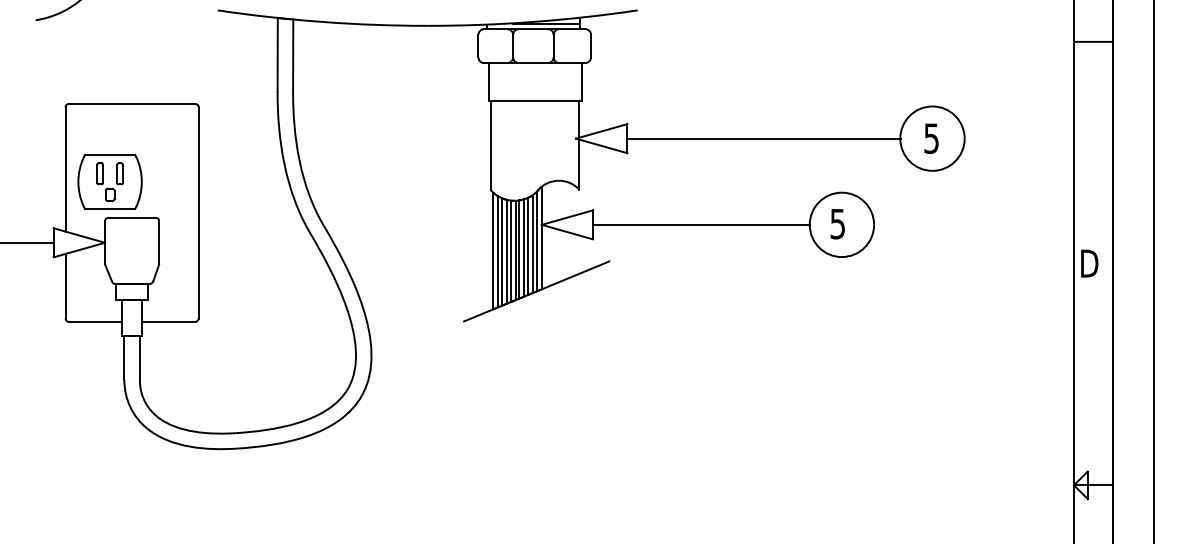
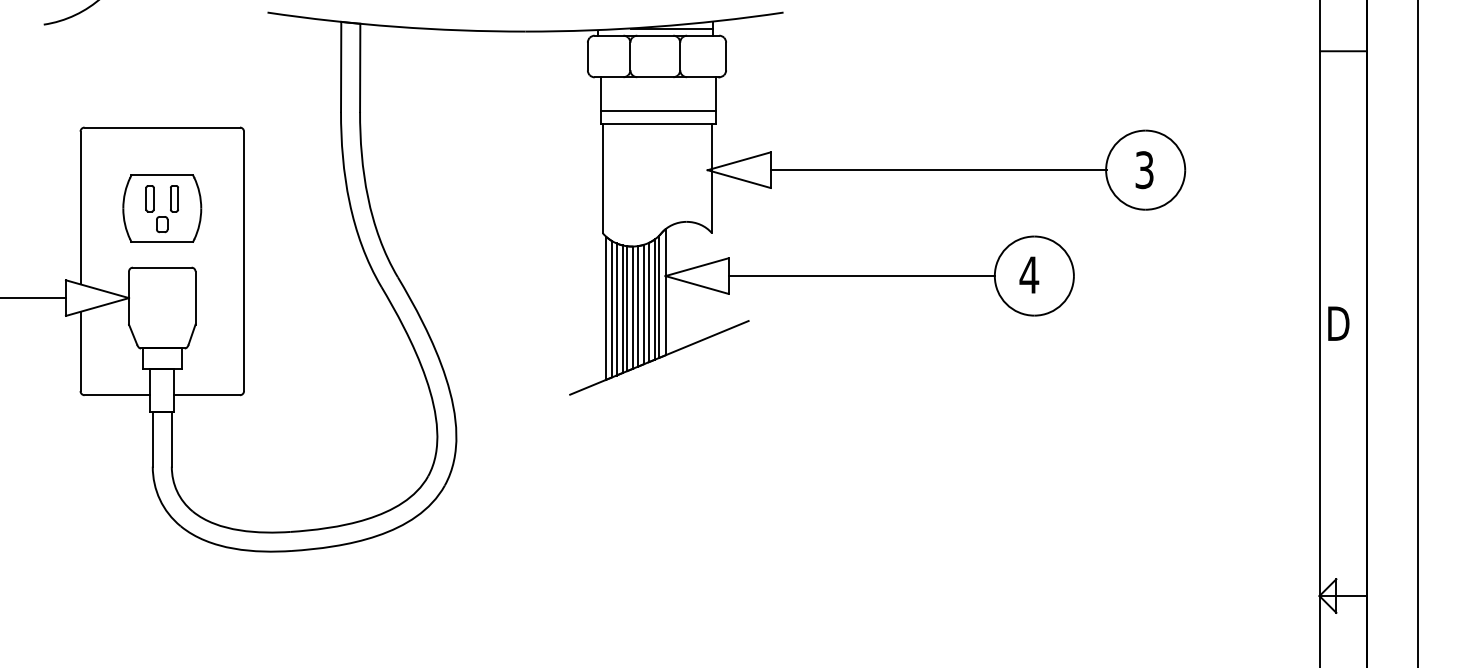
line: (535, 90) -> (657, 111), added
text: (931, 138) -> (1144, 169), 5 -> 3
part: (109, 181) -> (161, 208), moved
text: (837, 224) -> (1028, 275), 5 -> 4

